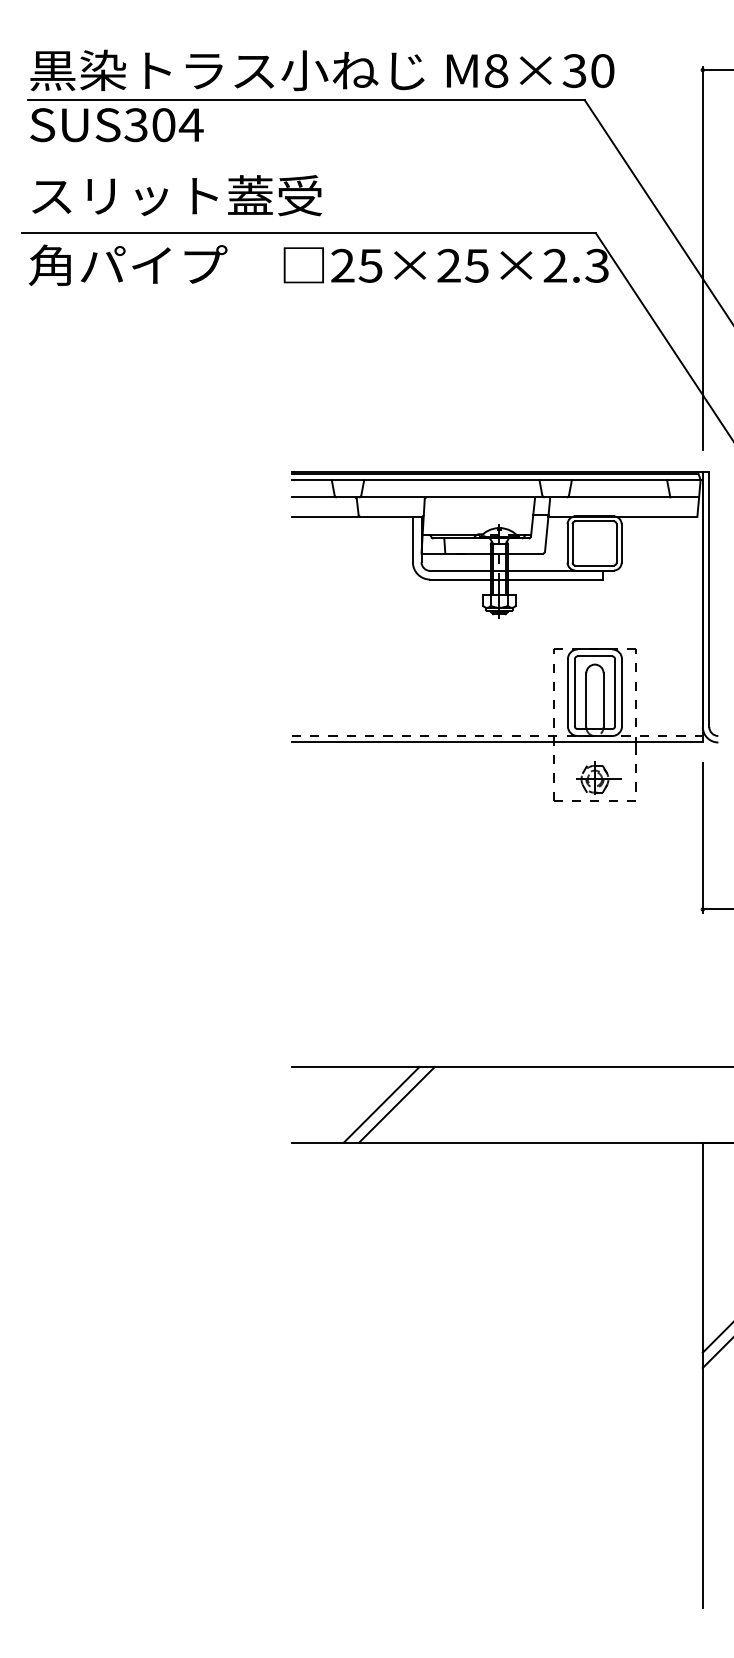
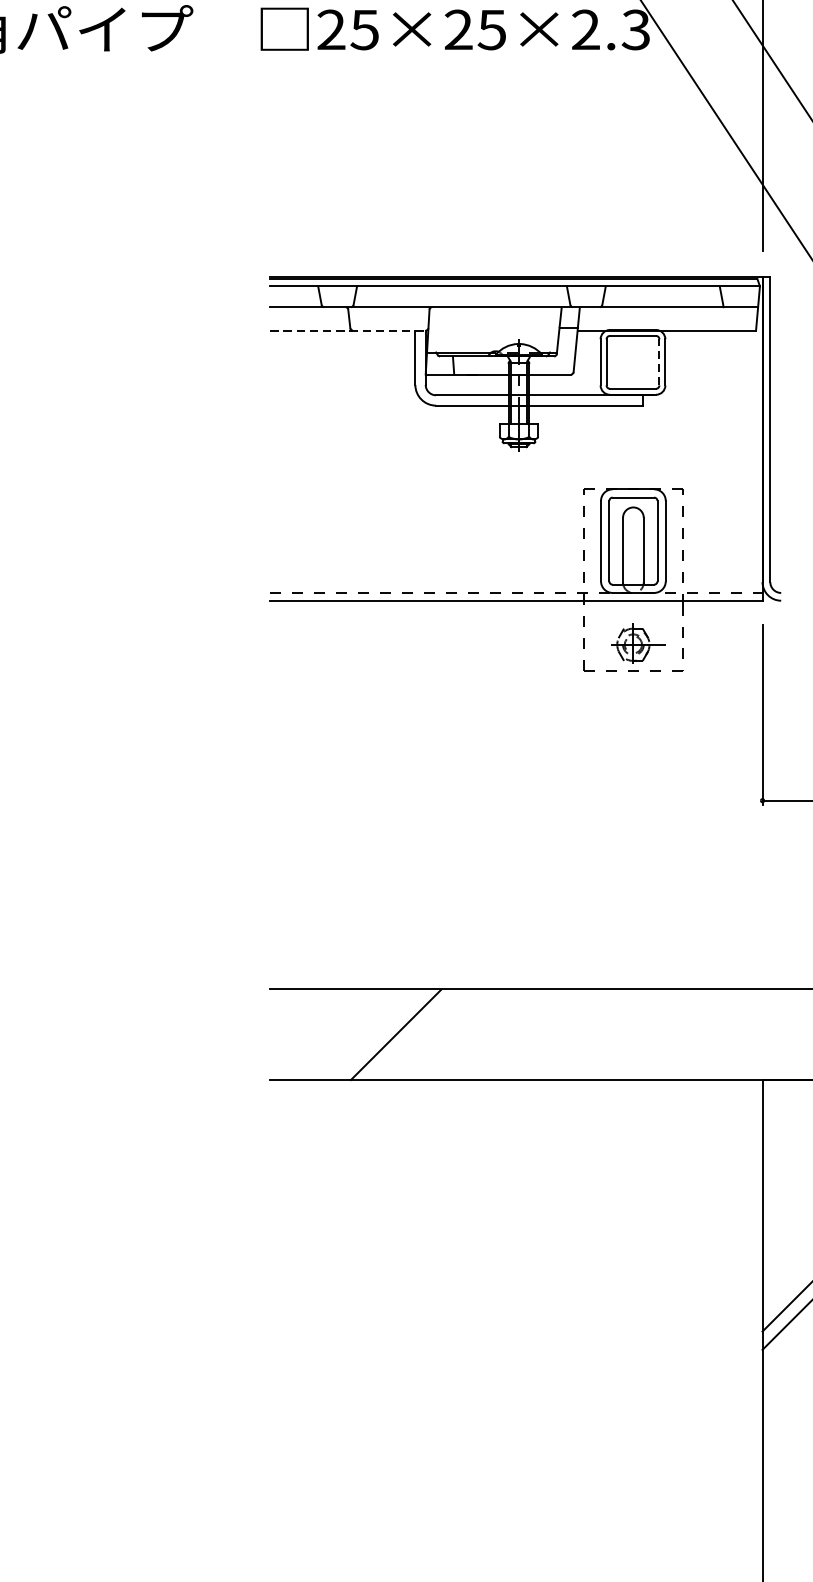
line: (356, 516) -> (347, 330), solid -> dashed
line: (616, 542) -> (659, 361), solid -> dashed
line: (381, 1104) -> (377, 1034), removed

